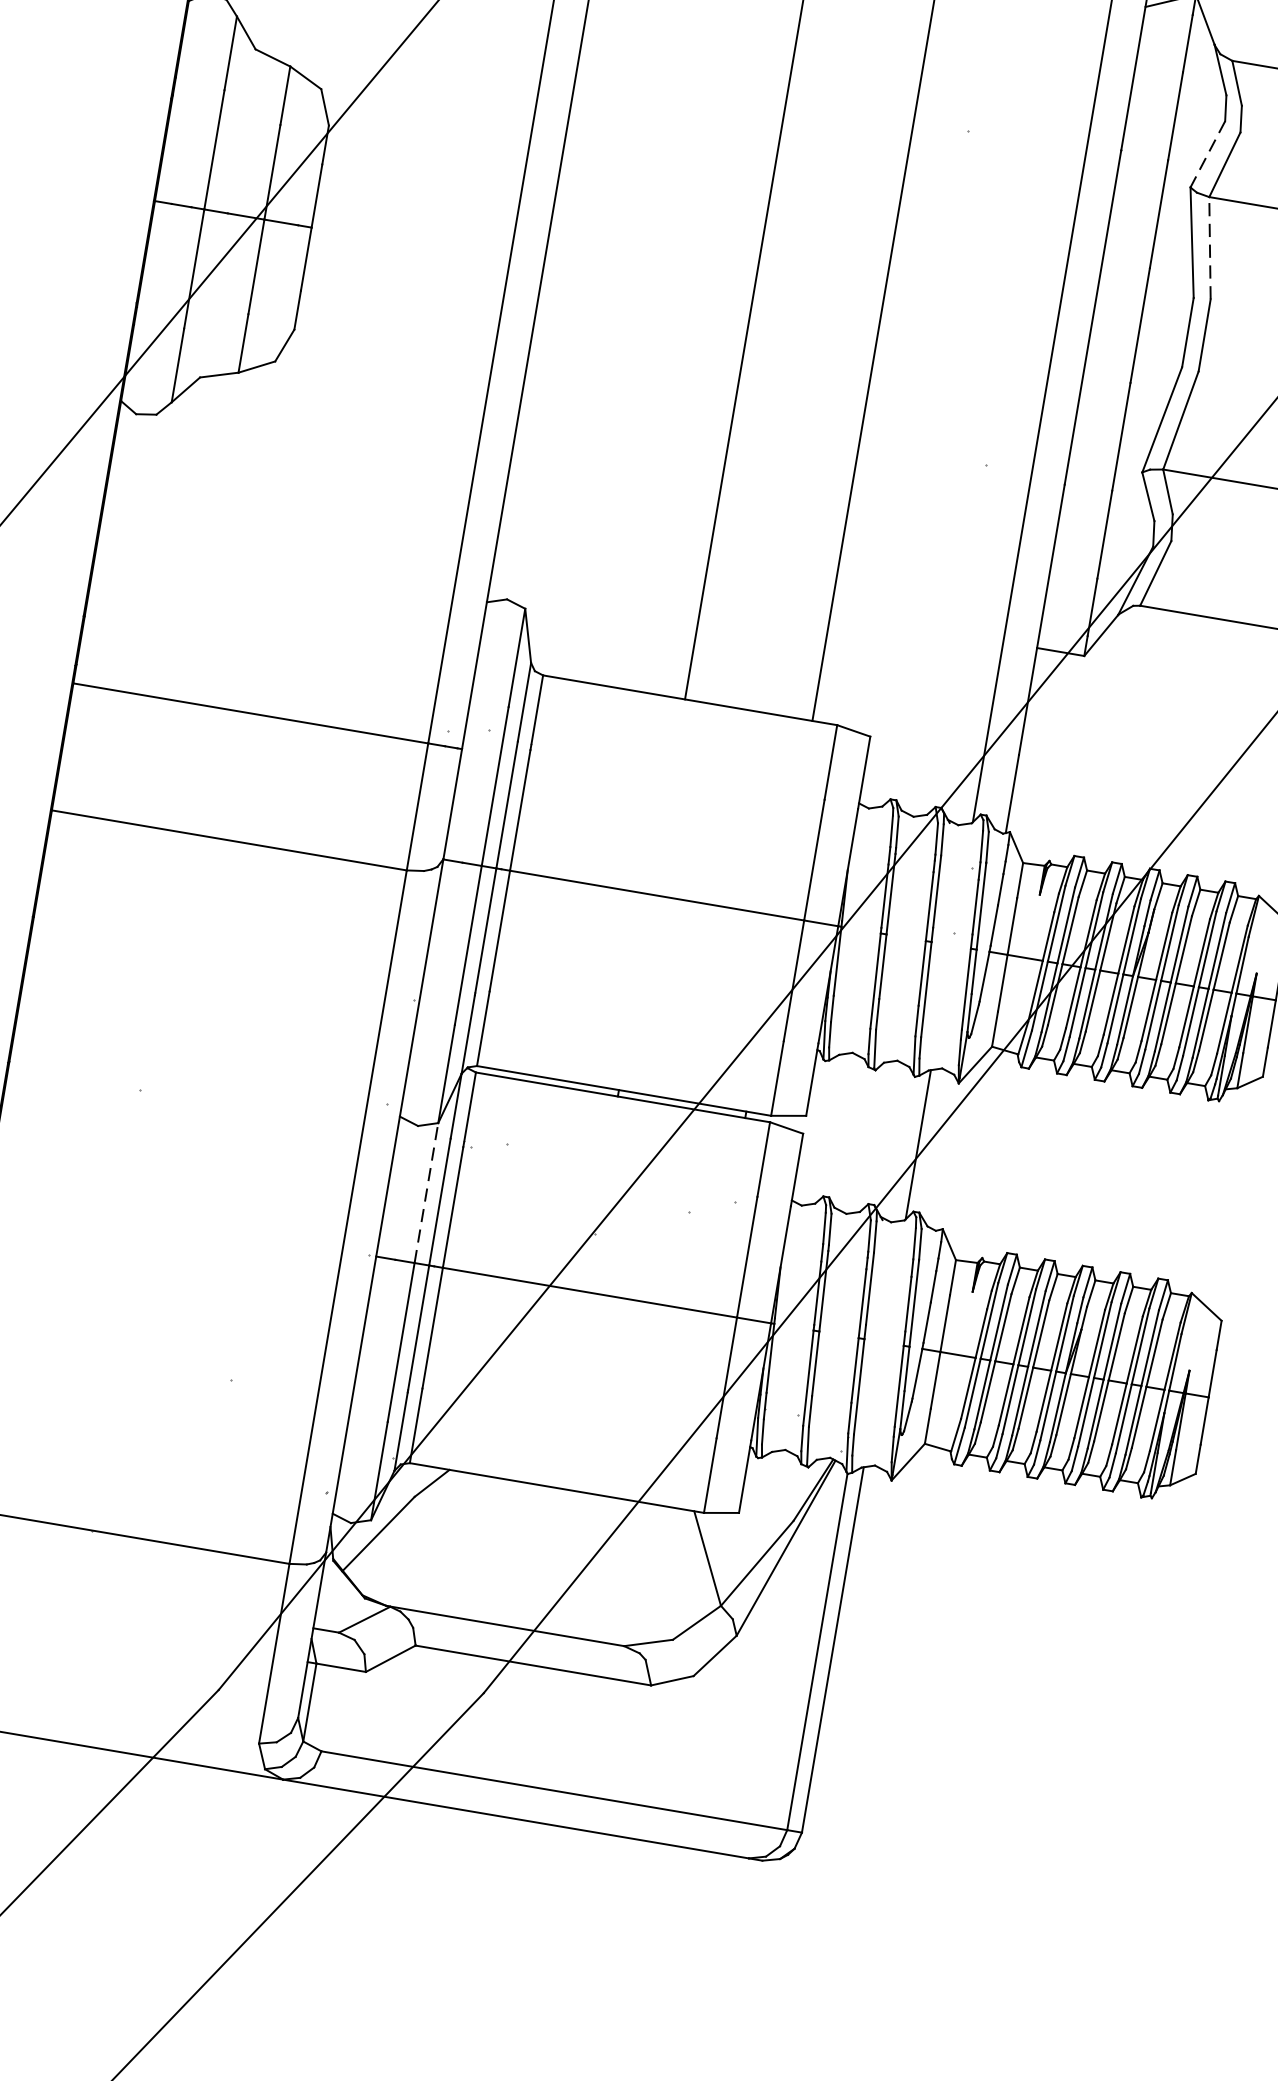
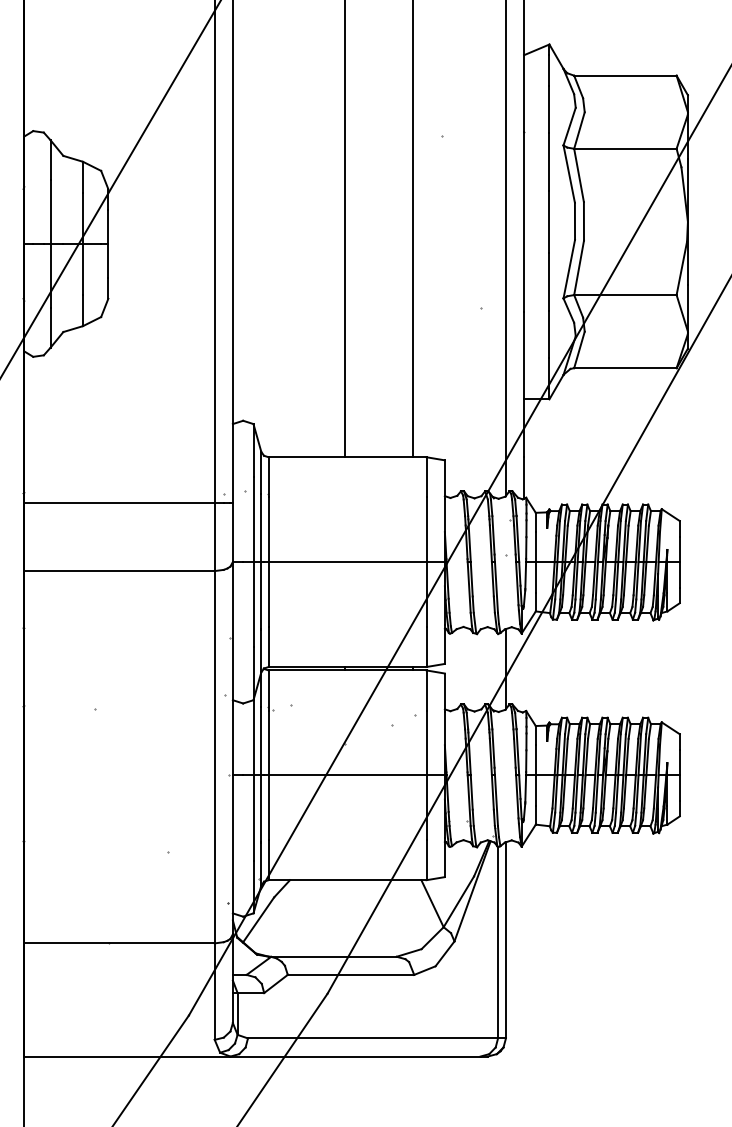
line: (1207, 154) -> (569, 126), dashed -> solid
line: (1209, 246) -> (578, 174), dashed -> solid
line: (426, 1192) -> (253, 737), dashed -> solid

